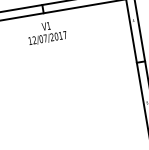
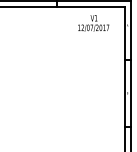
text: (46, 32) -> (93, 23), moved

